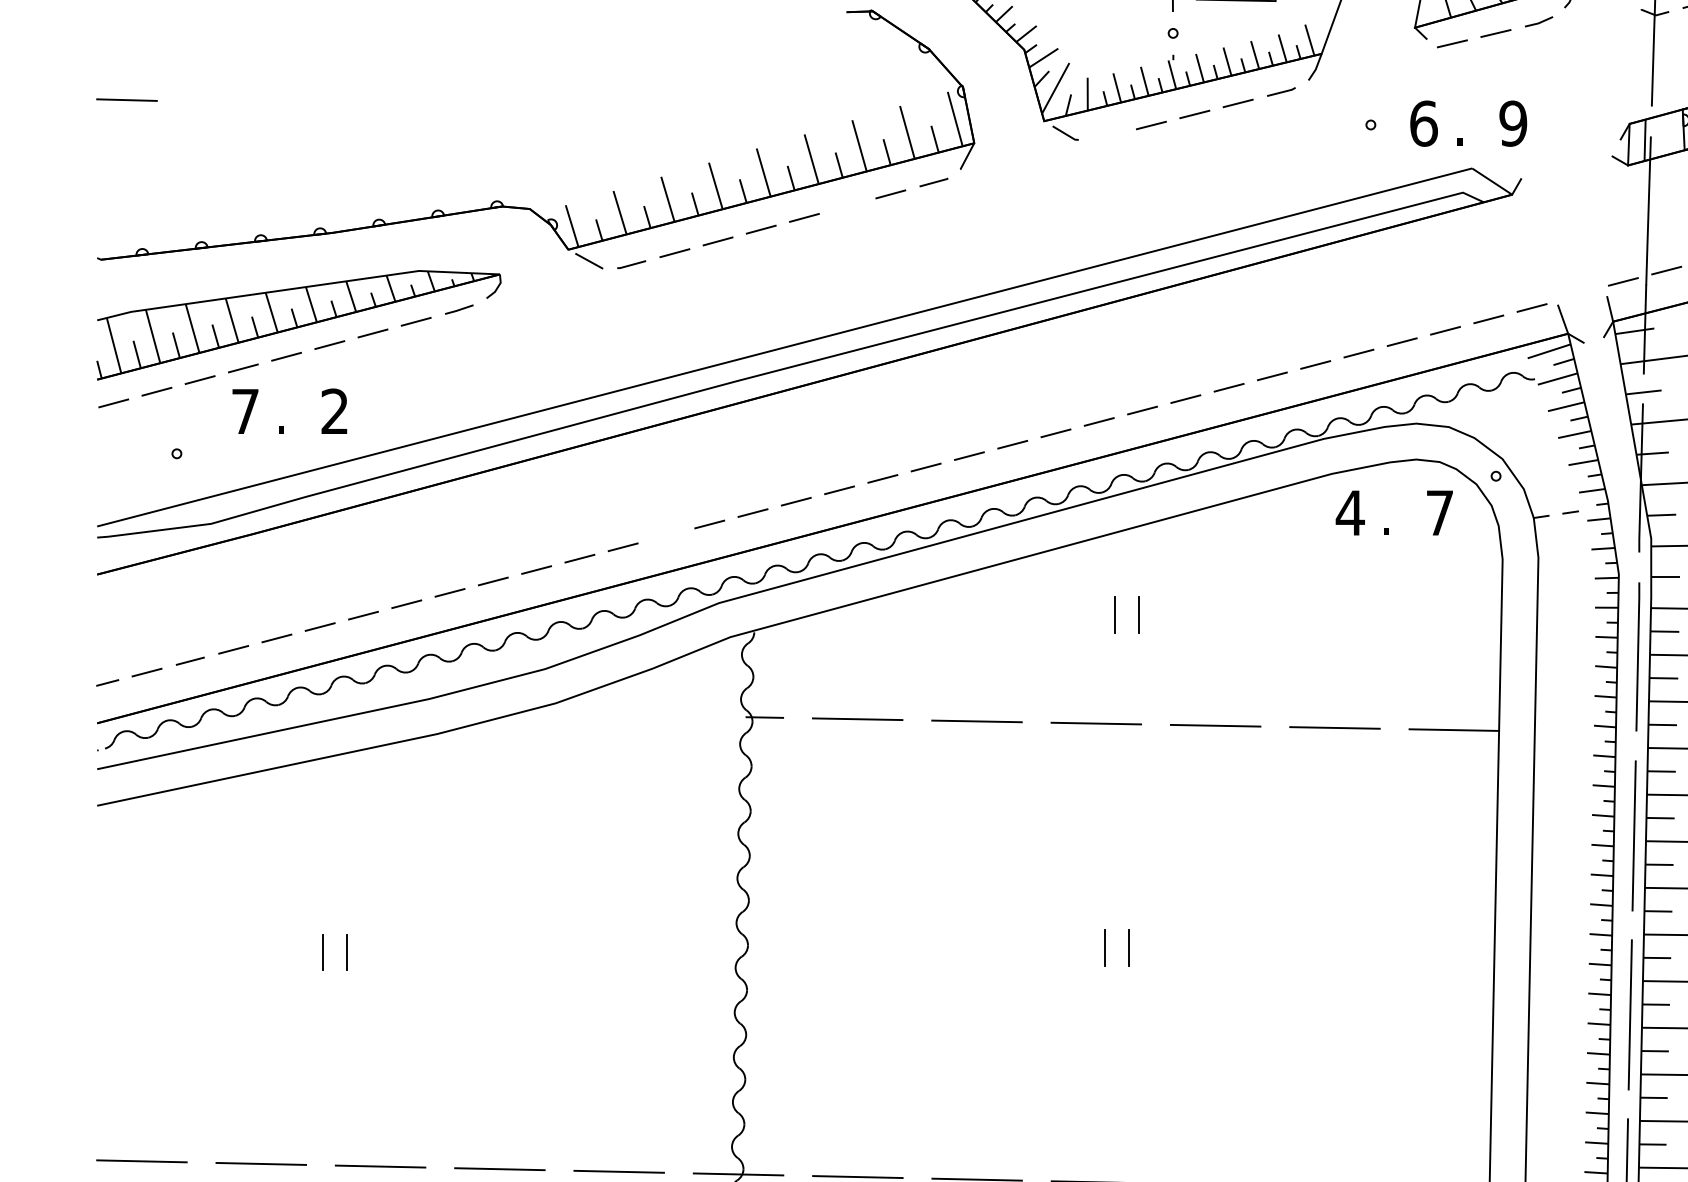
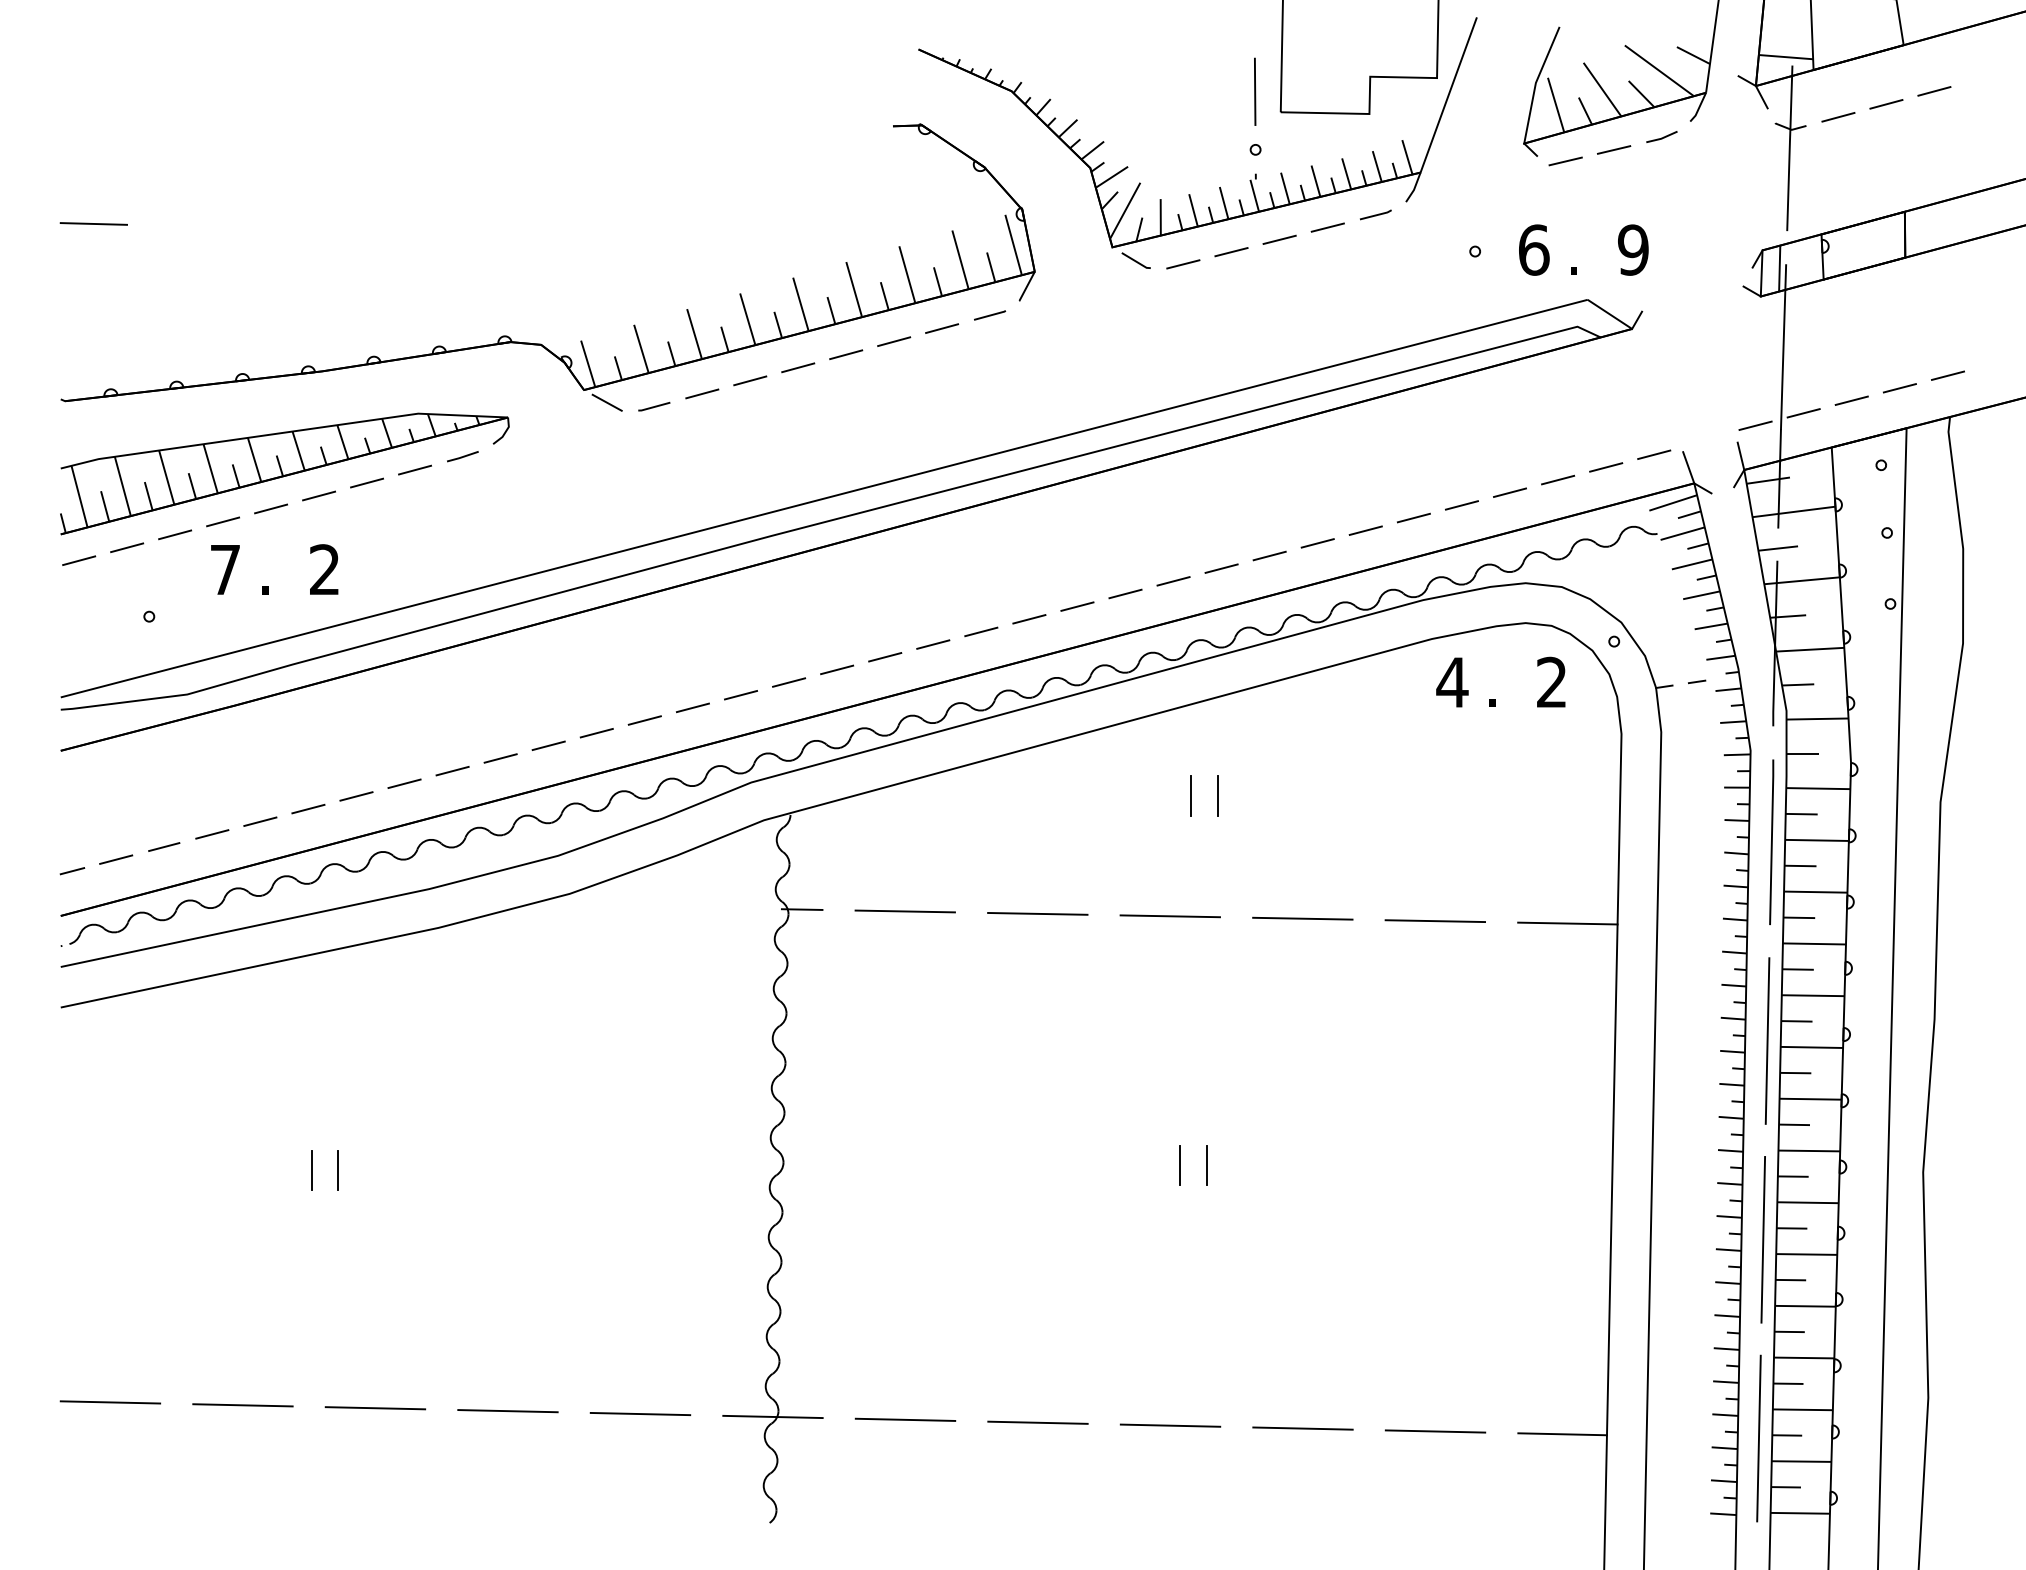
line: (1108, 136) -> (1183, 264), added
line: (847, 205) -> (894, 341), added
text: (1439, 512) -> (1551, 681), 7 -> 2
line: (666, 535) -> (692, 707), added

